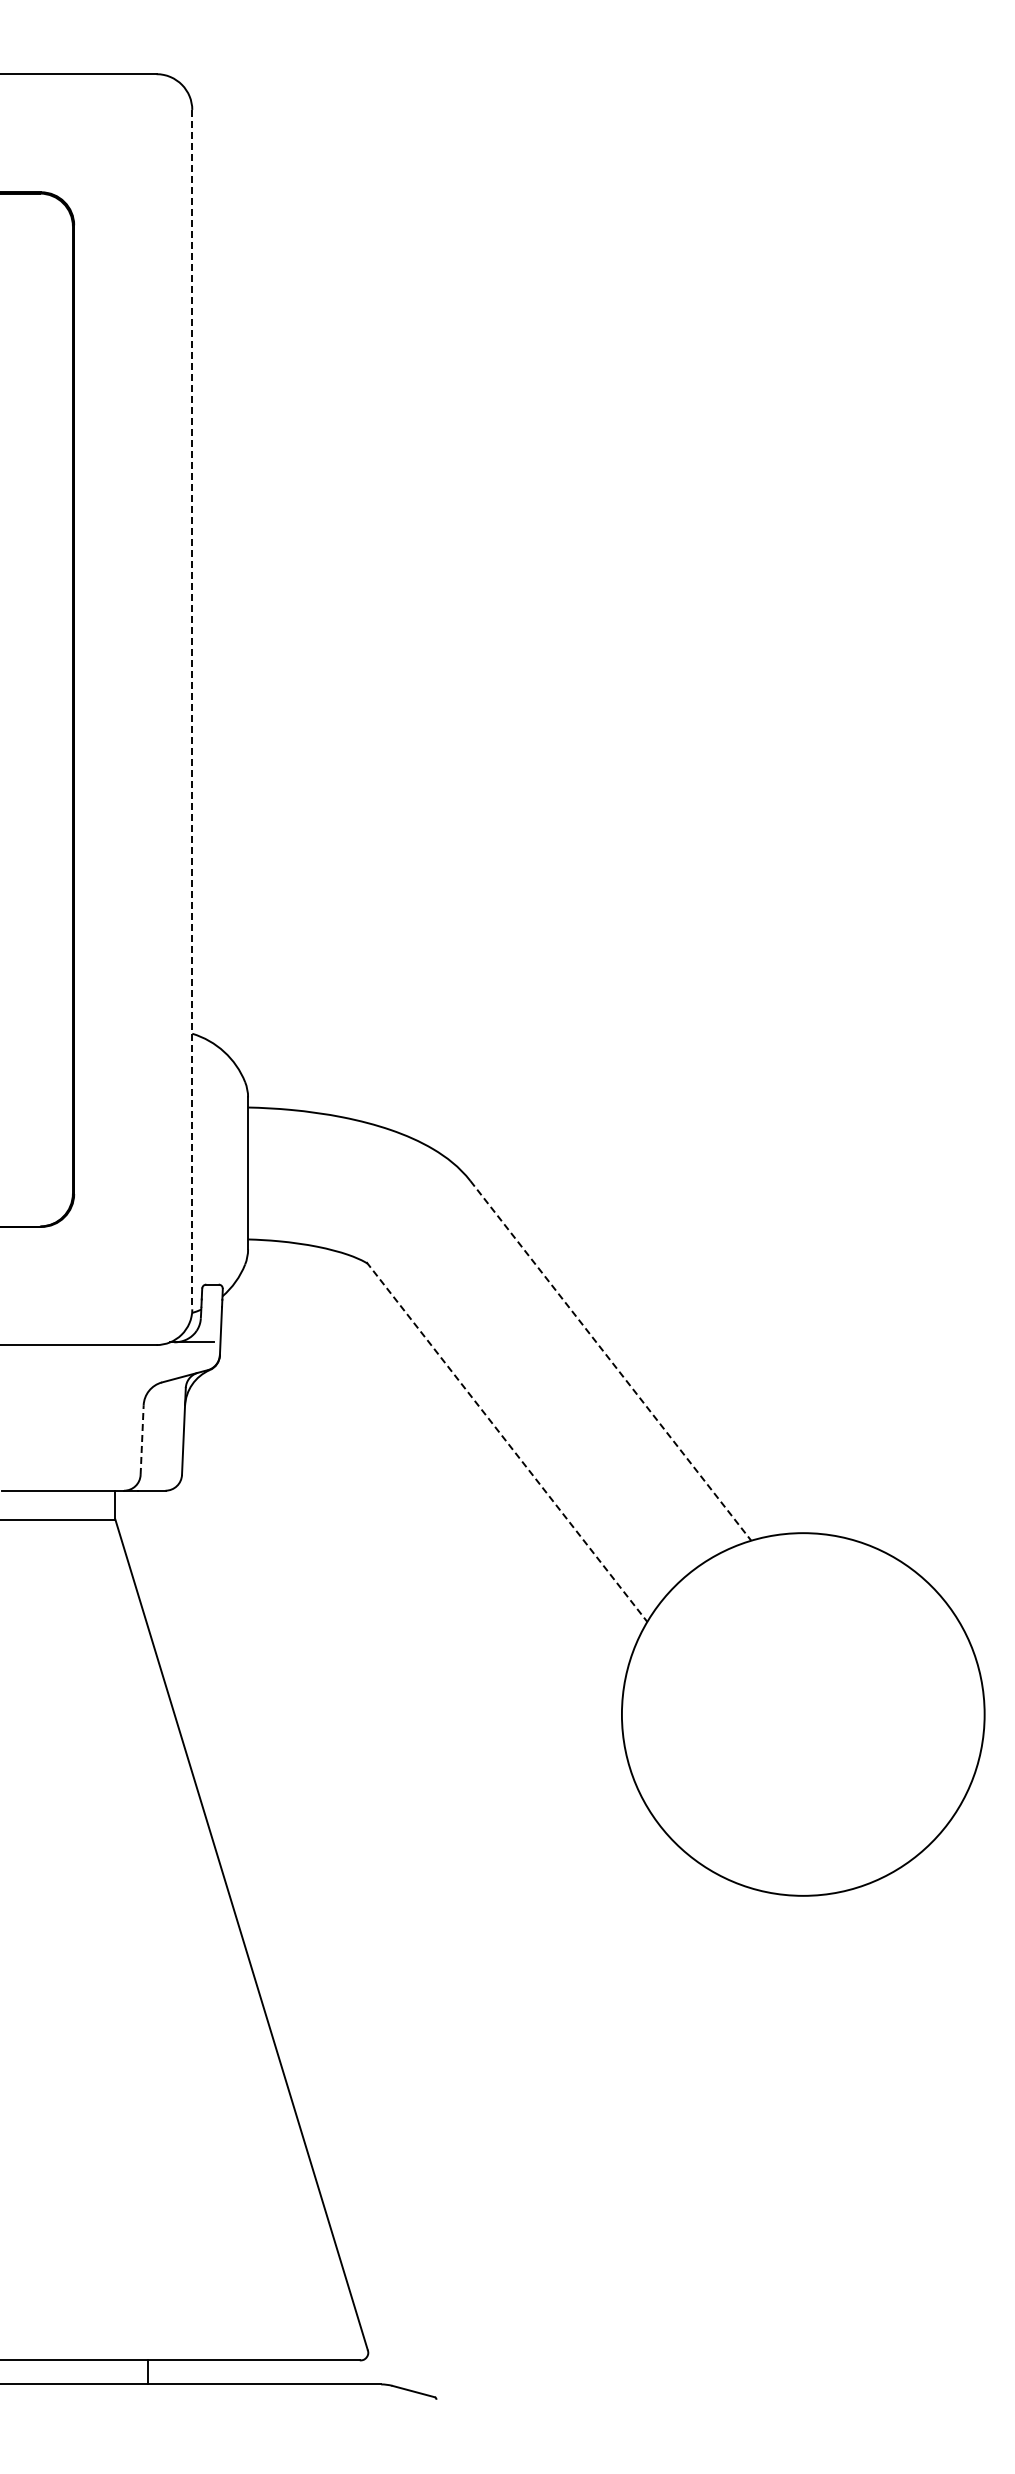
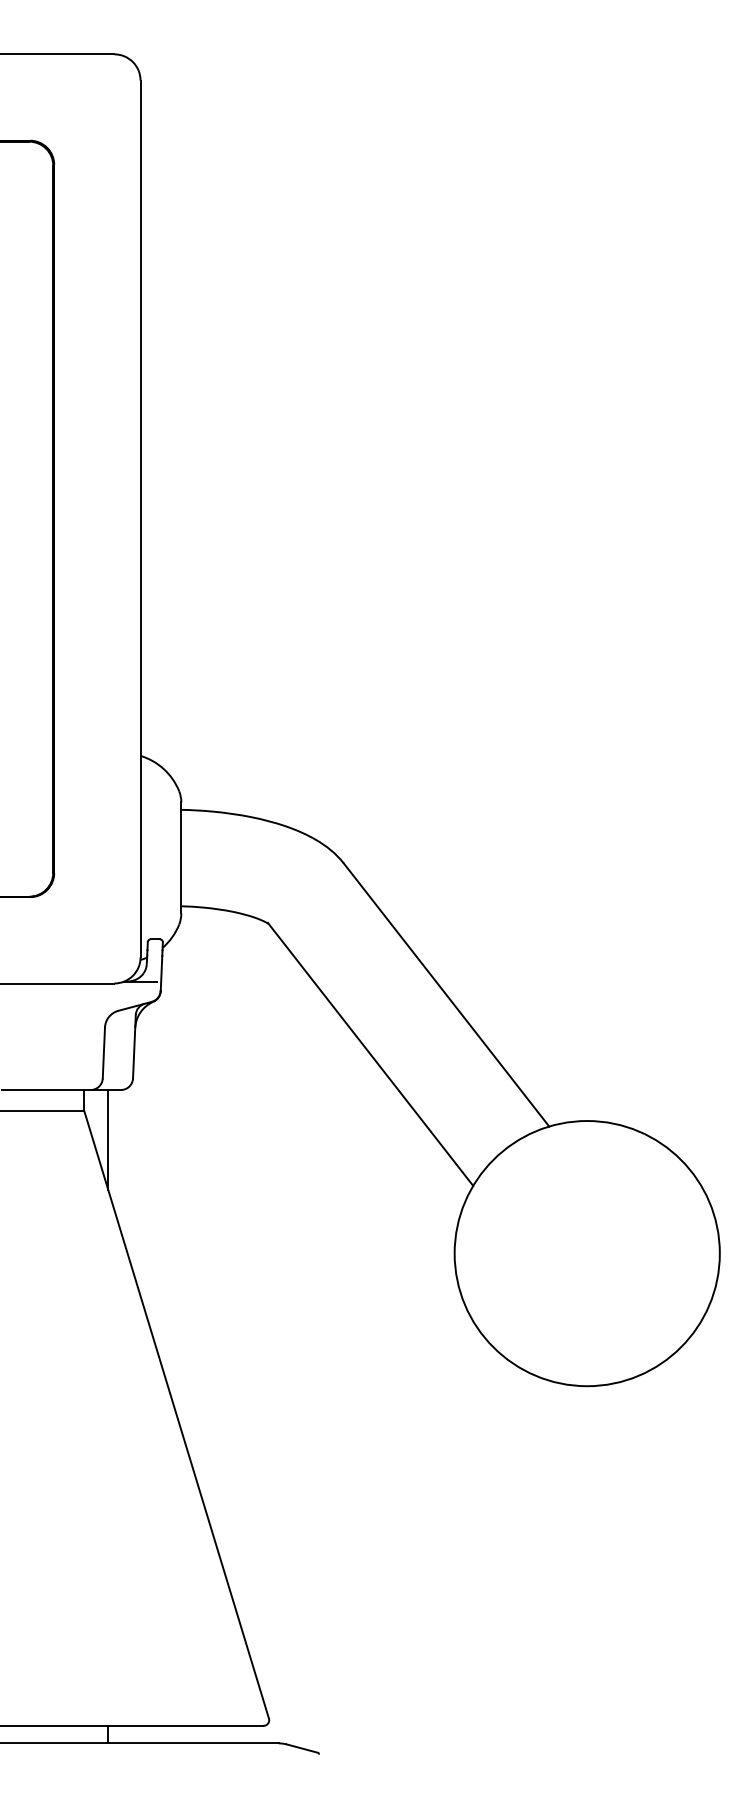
line: (192, 709) -> (140, 518), dashed -> solid
line: (611, 1361) -> (447, 995), dashed -> solid
line: (142, 1440) -> (104, 1053), dashed -> solid
line: (507, 1442) -> (371, 1054), dashed -> solid
line: (148, 1559) -> (108, 1140), added

